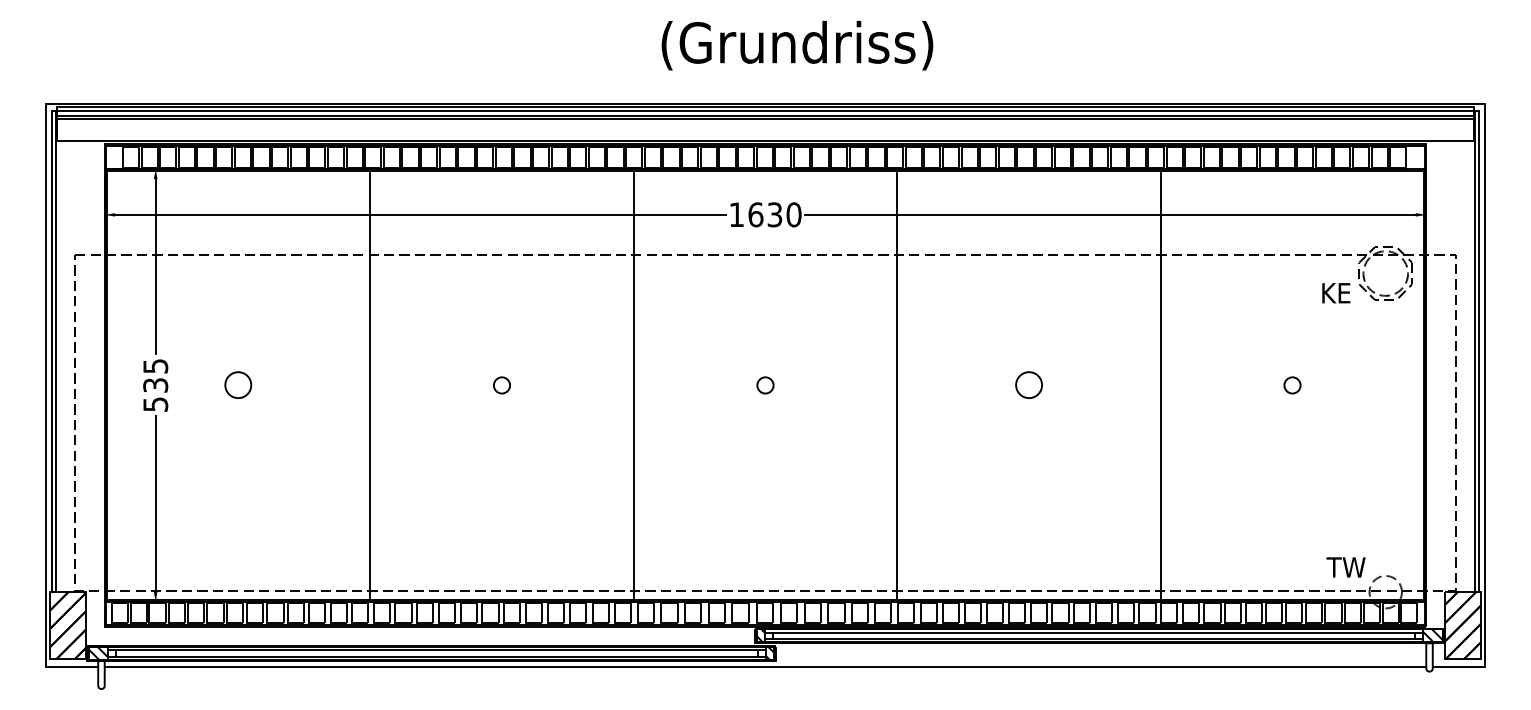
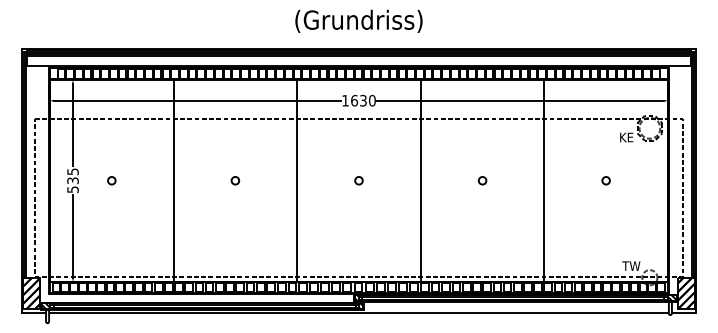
text: (796, 43) -> (358, 20), moved
circle: (237, 384) -> (111, 180), size x0.62
circle: (1028, 384) -> (482, 180), size x0.62

